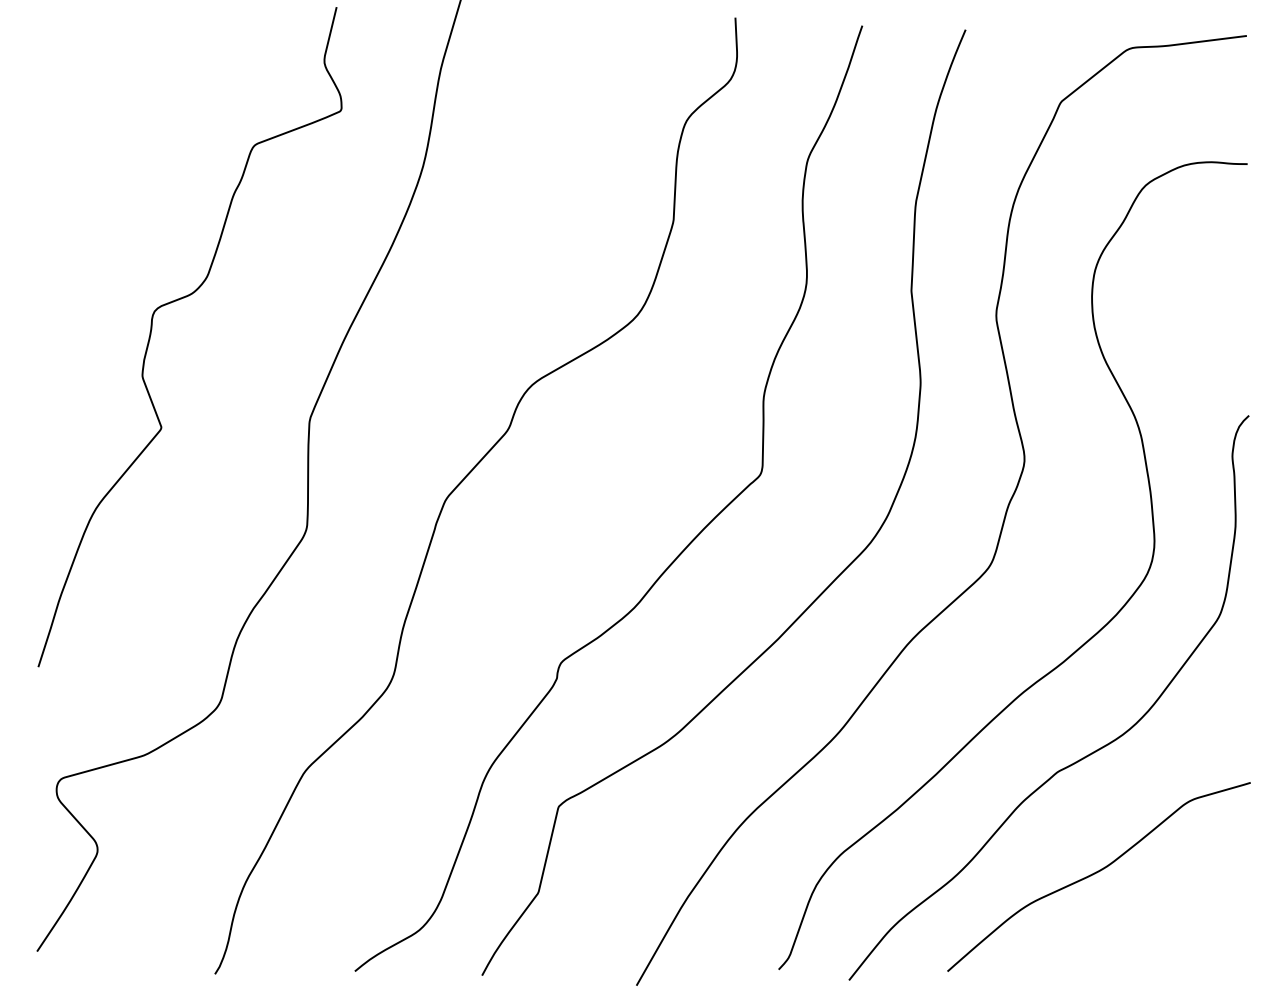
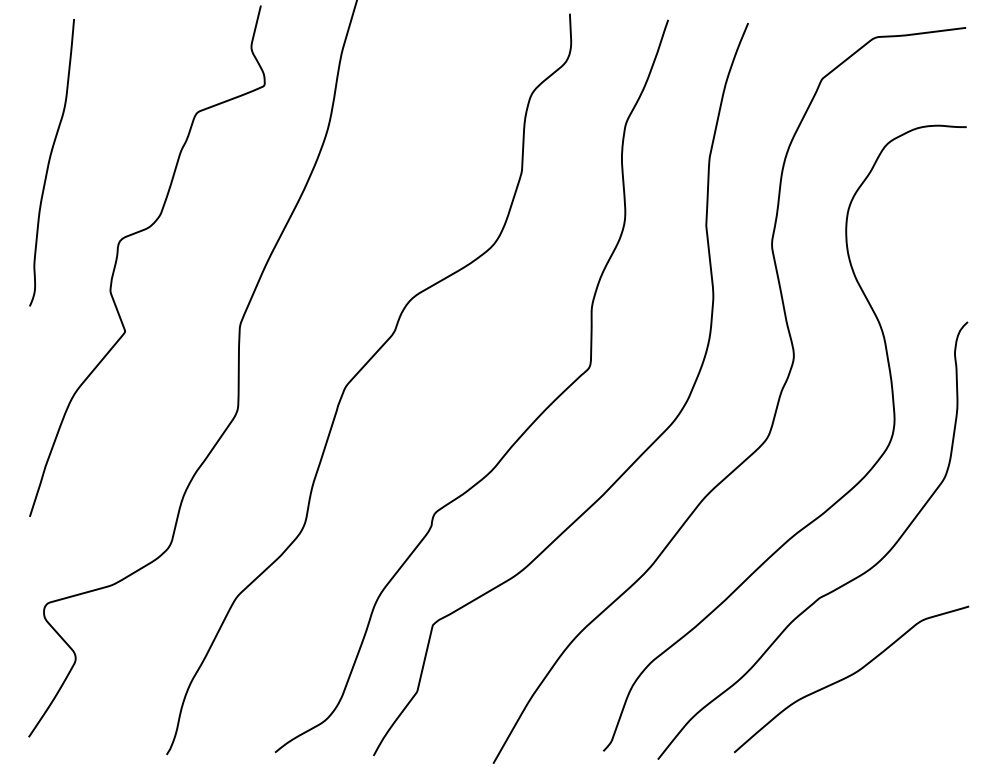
curve: (65, 208) -> (50, 161), added

